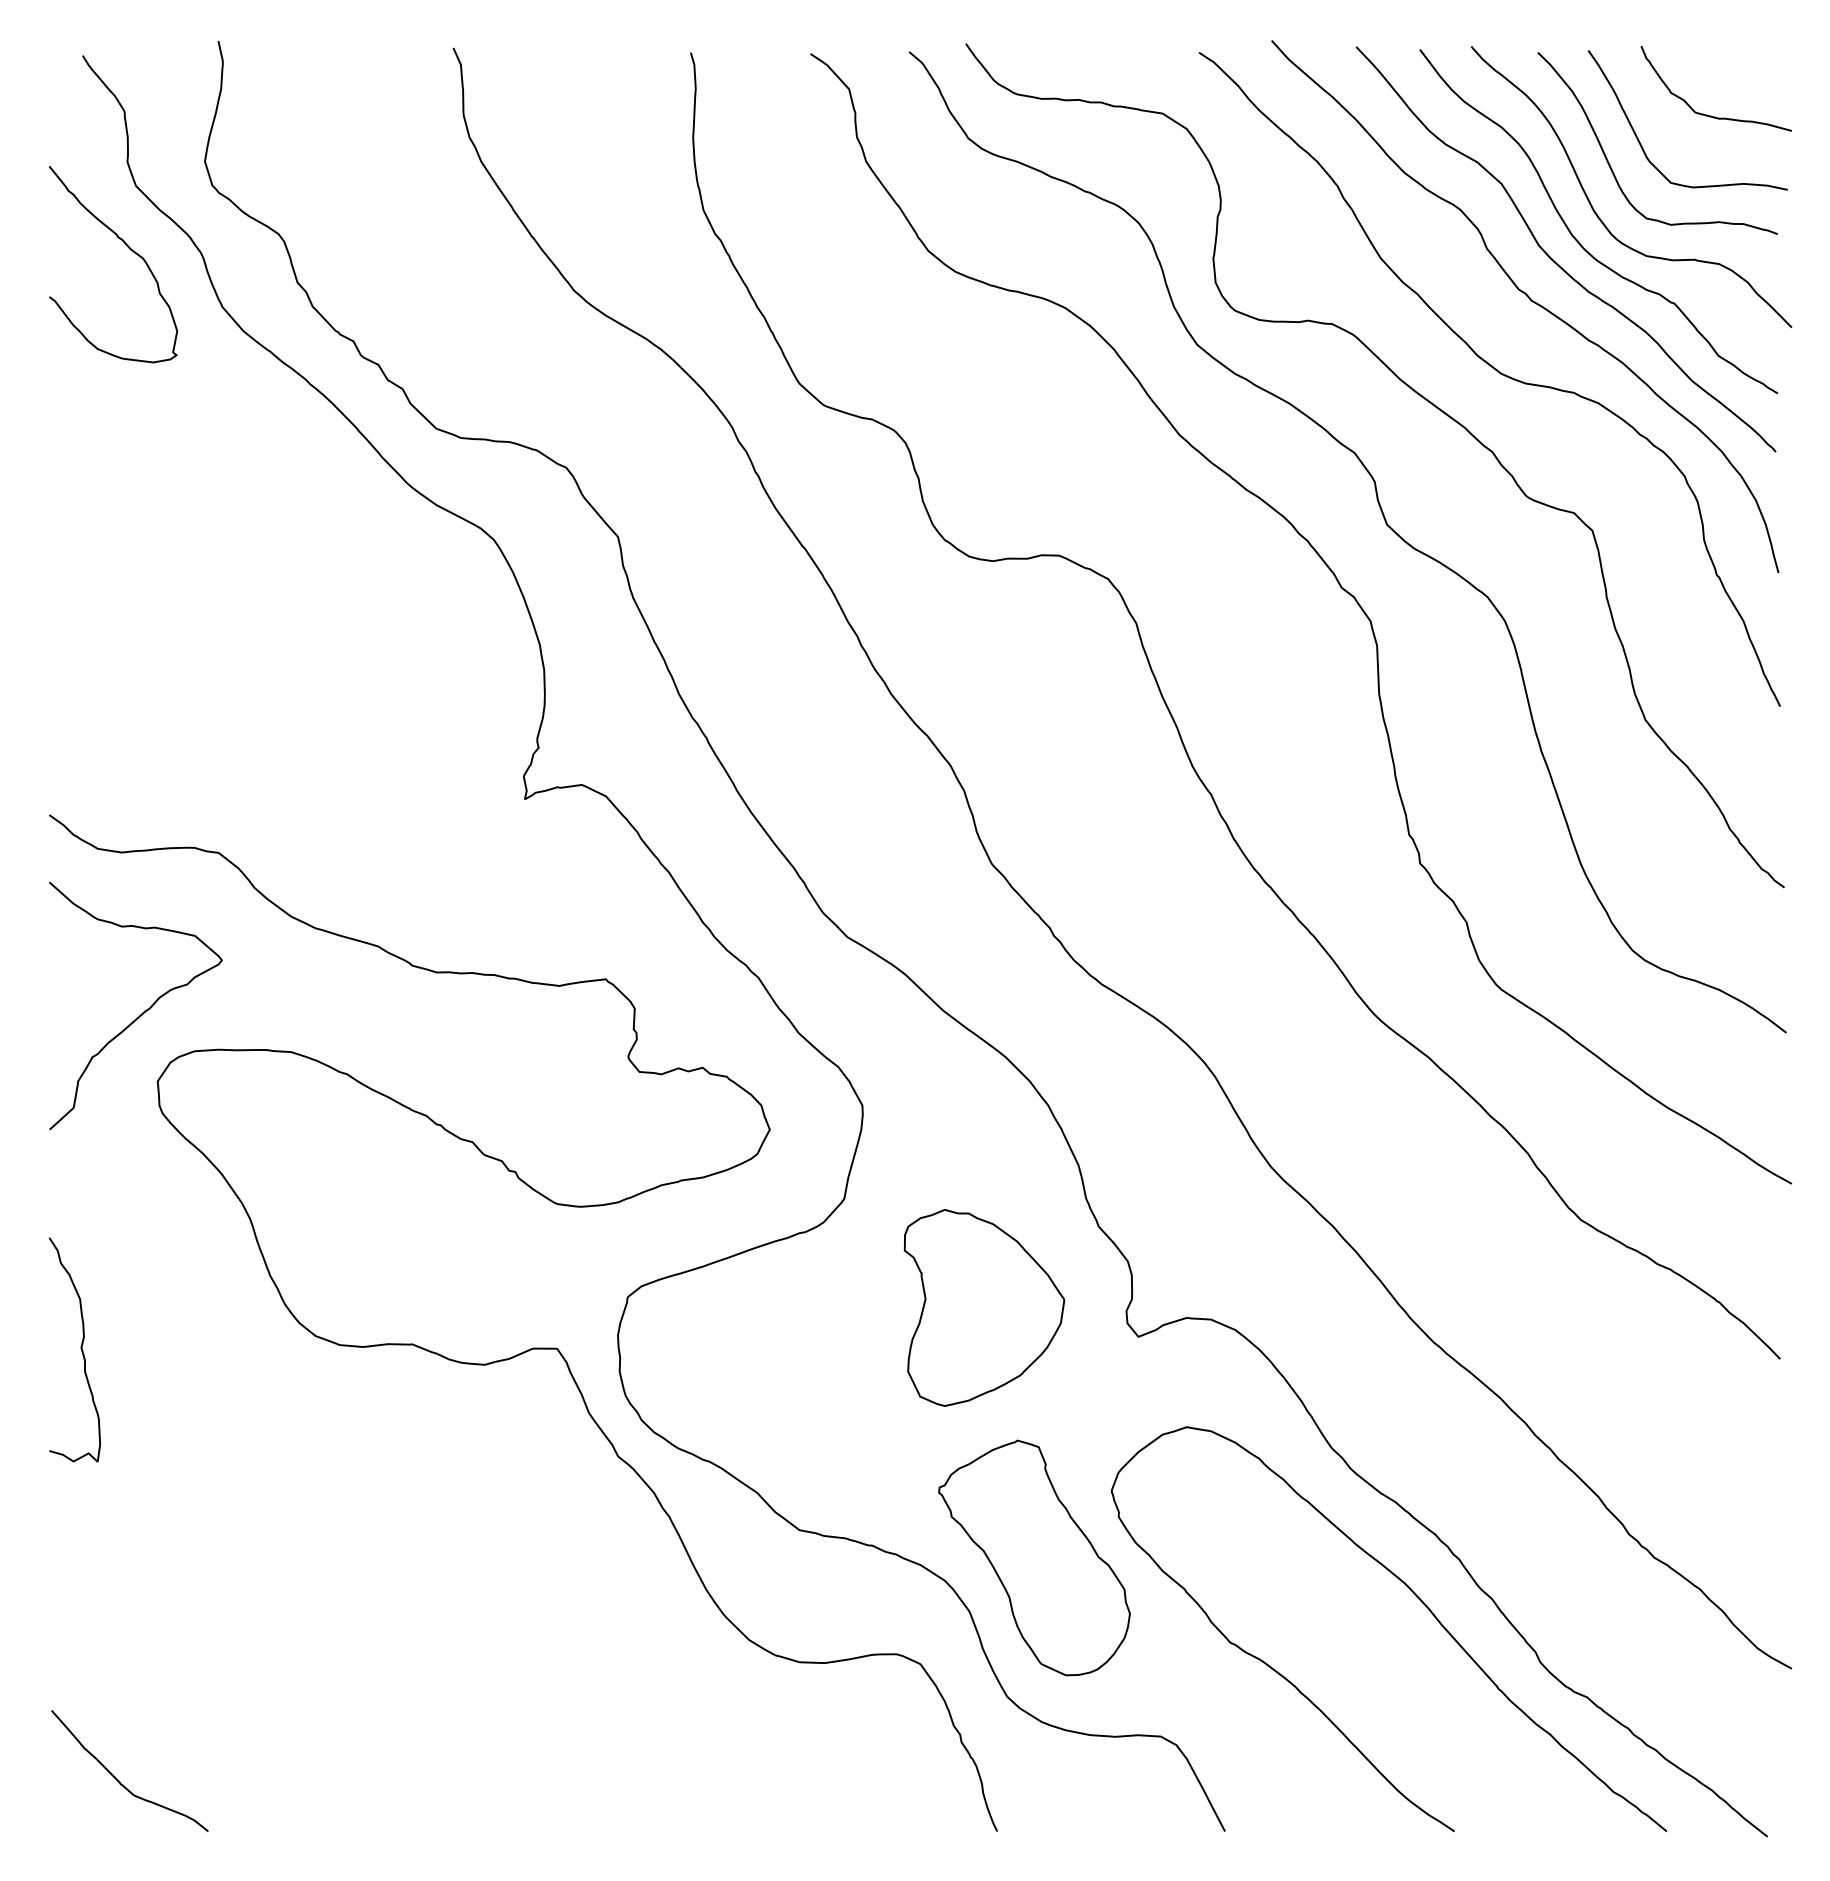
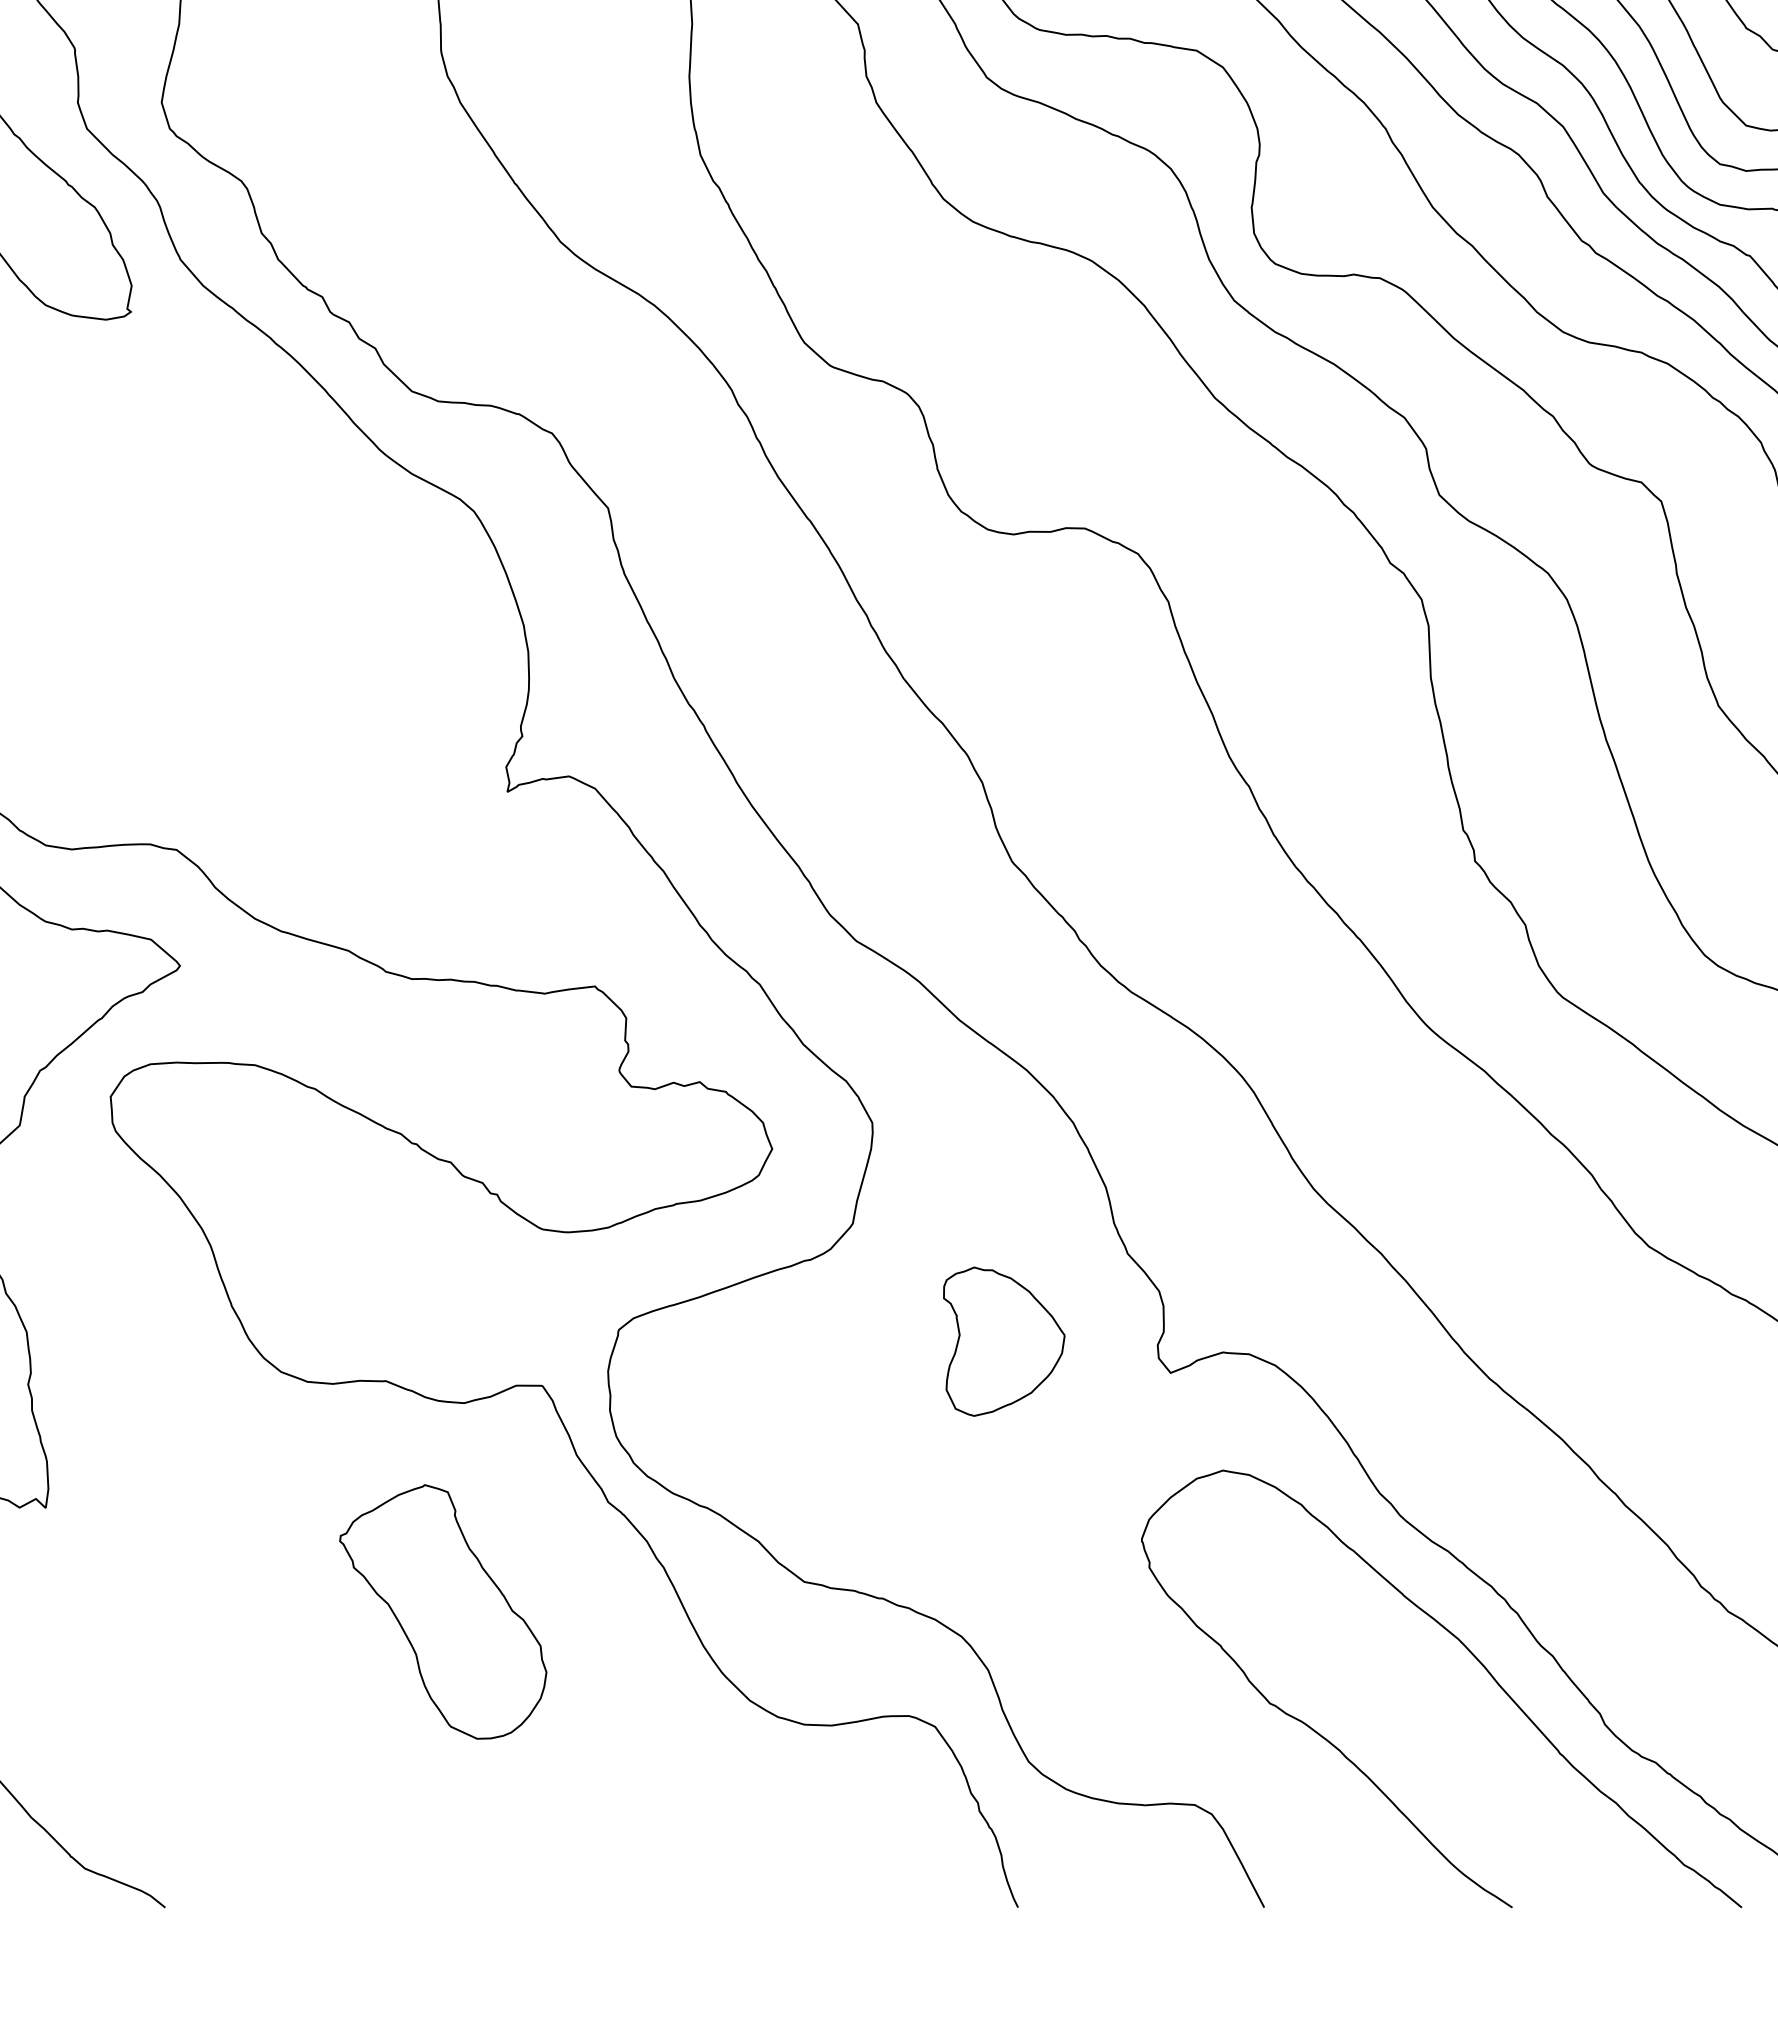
part: (984, 1307) -> (1004, 1341), size x0.7
part: (1034, 1557) -> (443, 1611), moved

